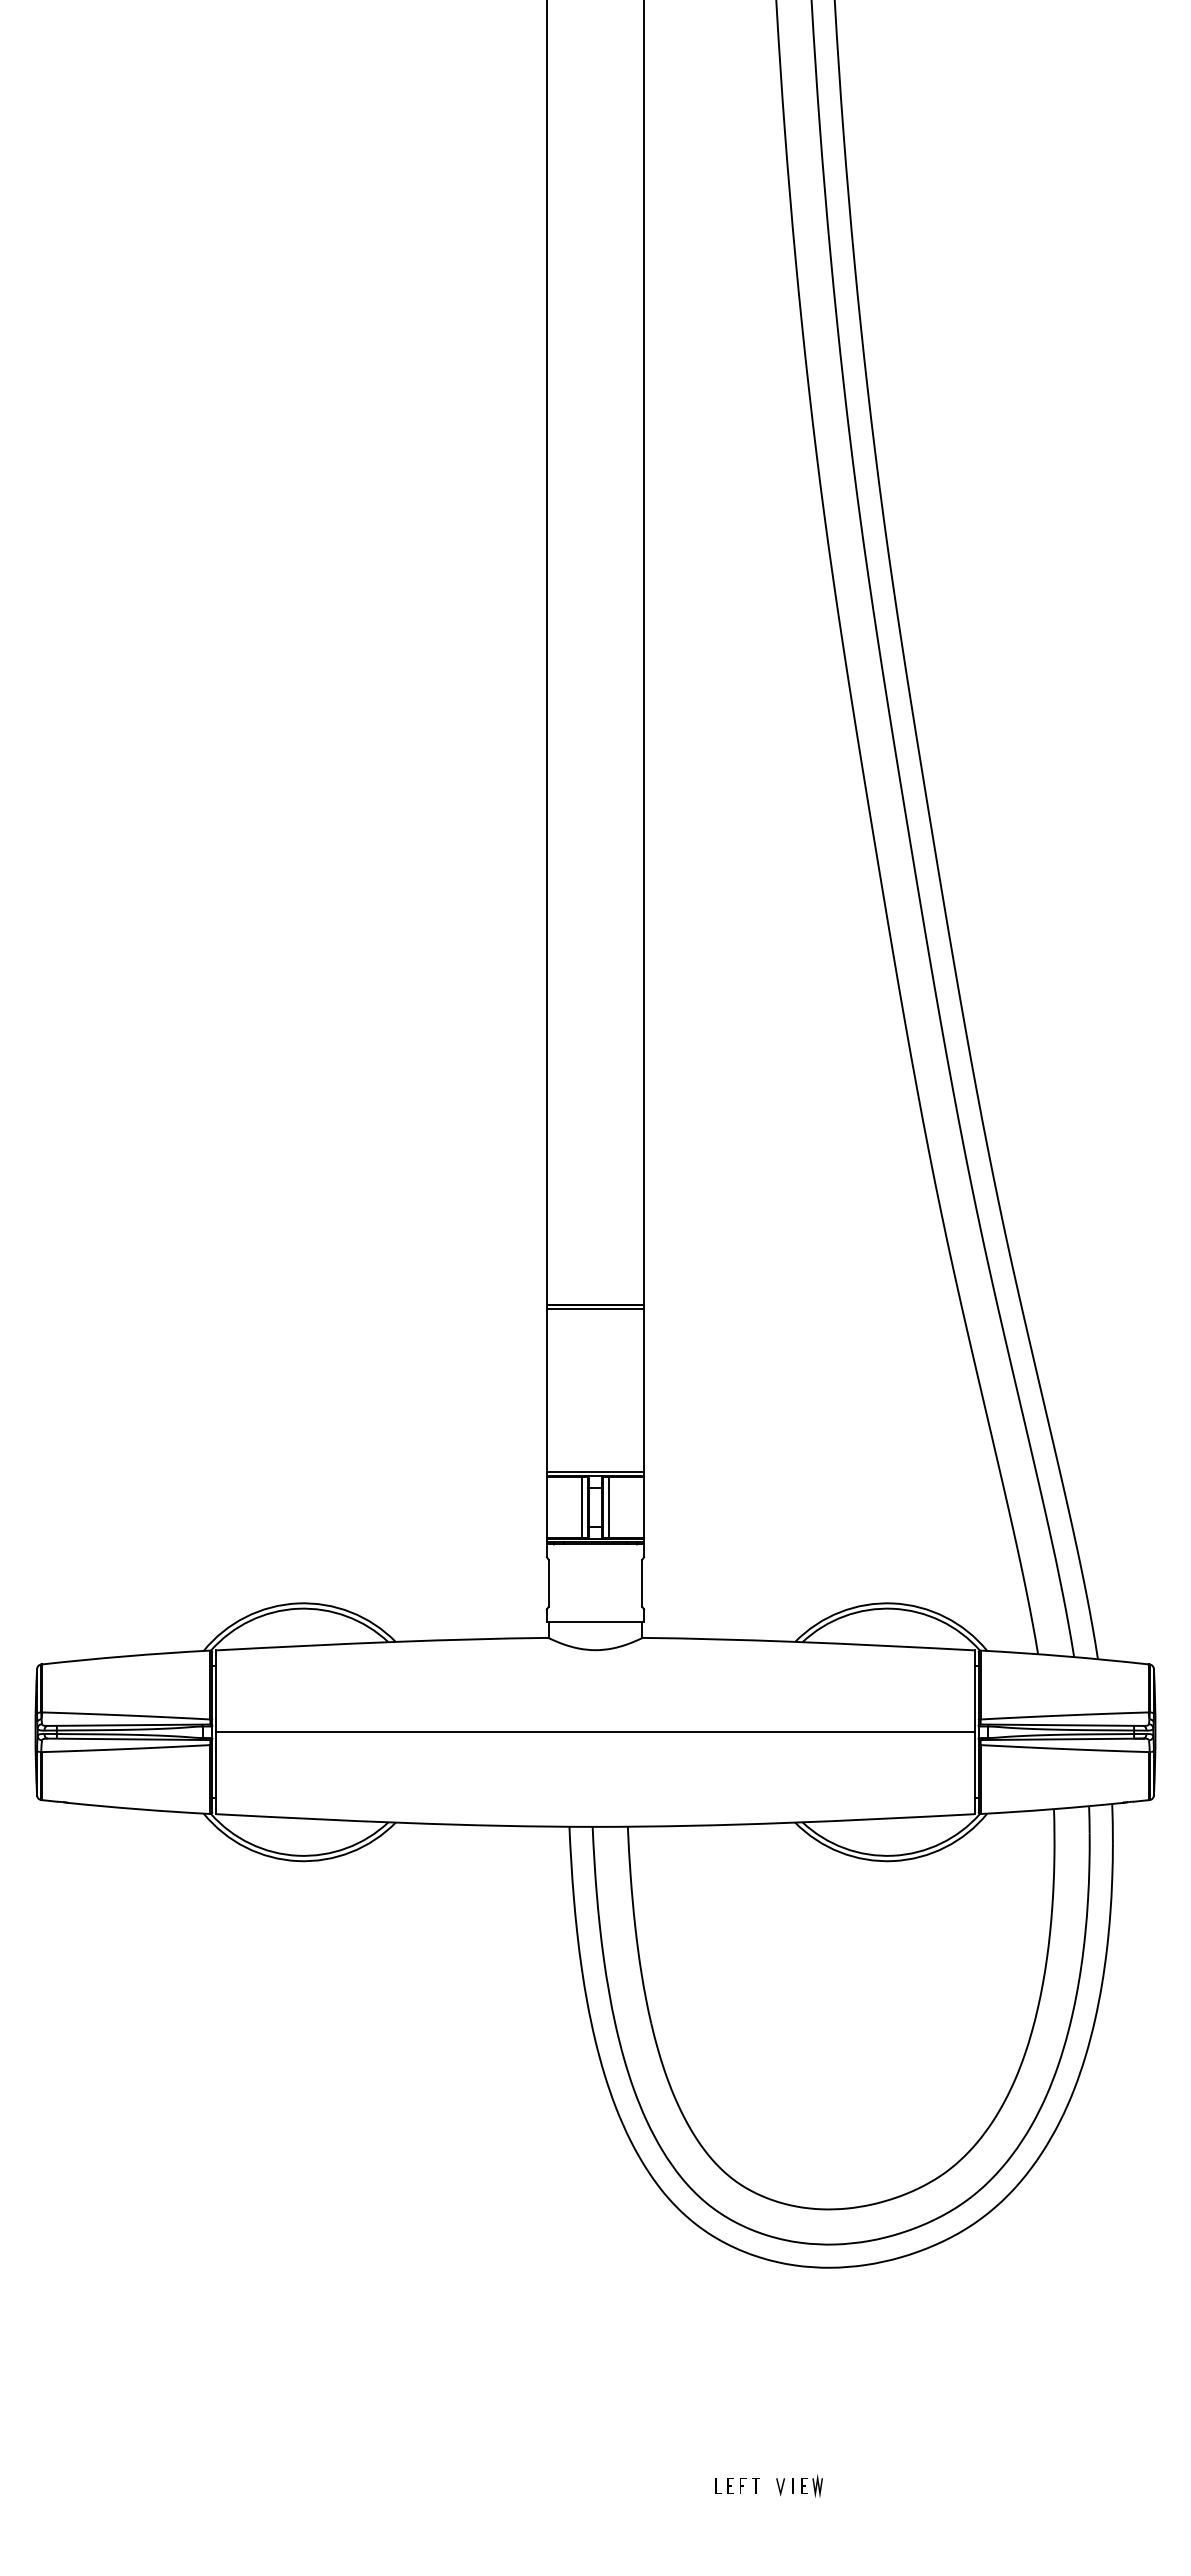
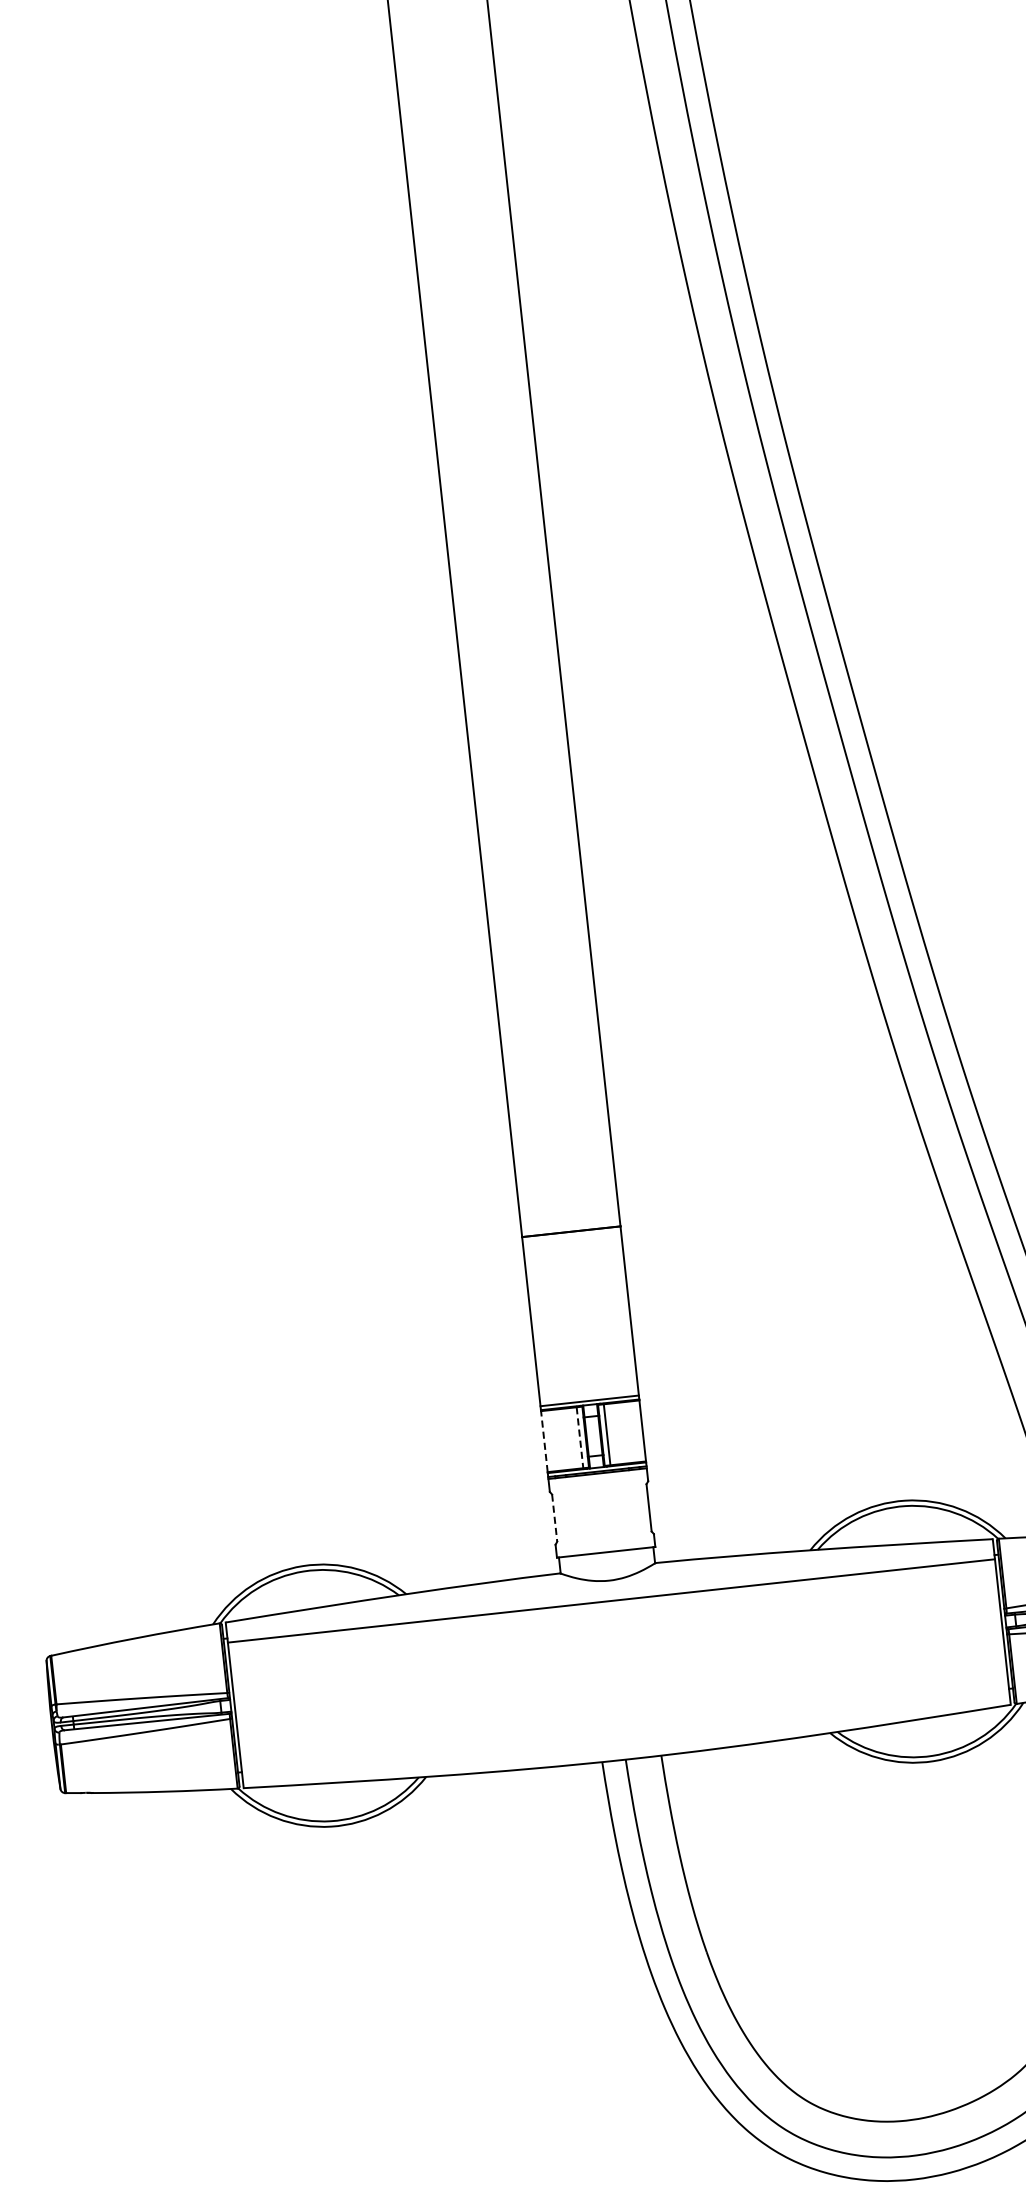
line: (595, 1309) -> (571, 1236), removed
line: (546, 1506) -> (543, 1440), solid -> dashed
line: (582, 1507) -> (580, 1437), solid -> dashed
line: (548, 1583) -> (554, 1518), solid -> dashed
line: (595, 1732) -> (611, 1601), moved

